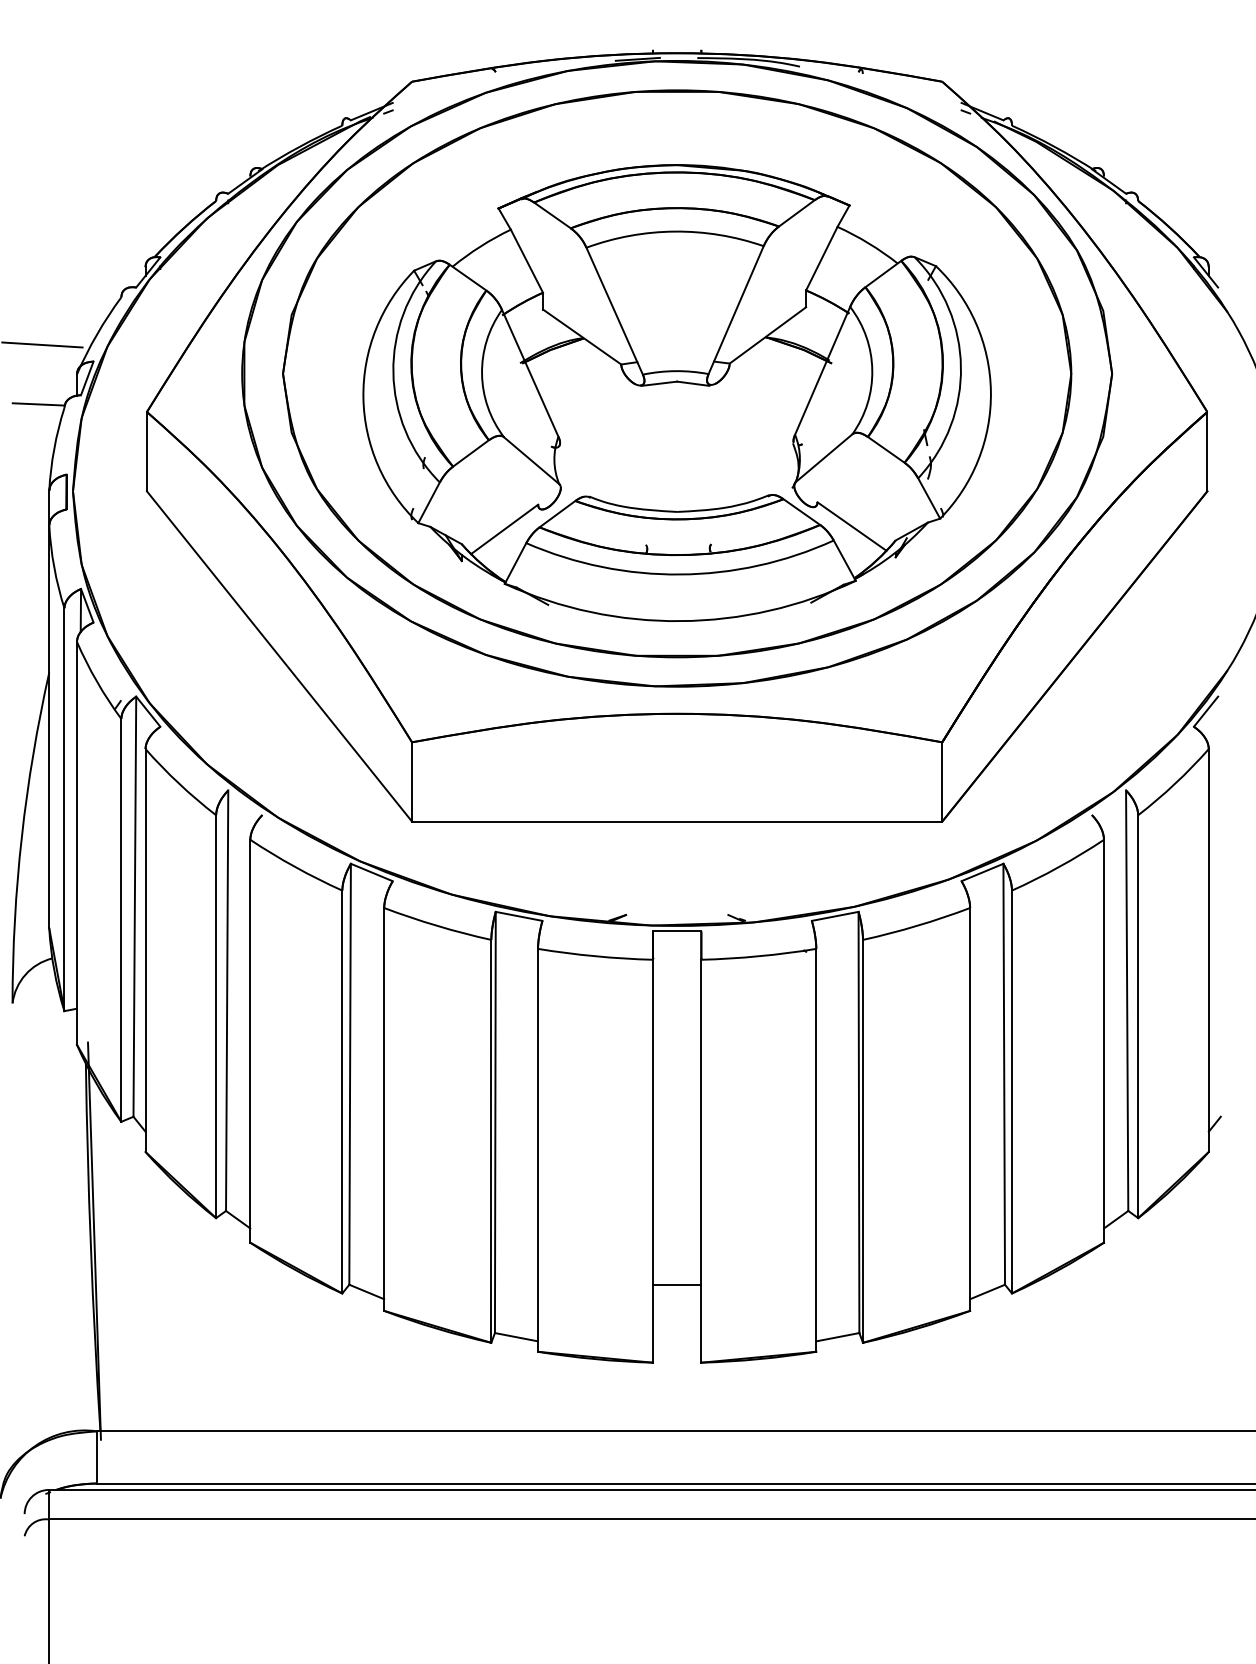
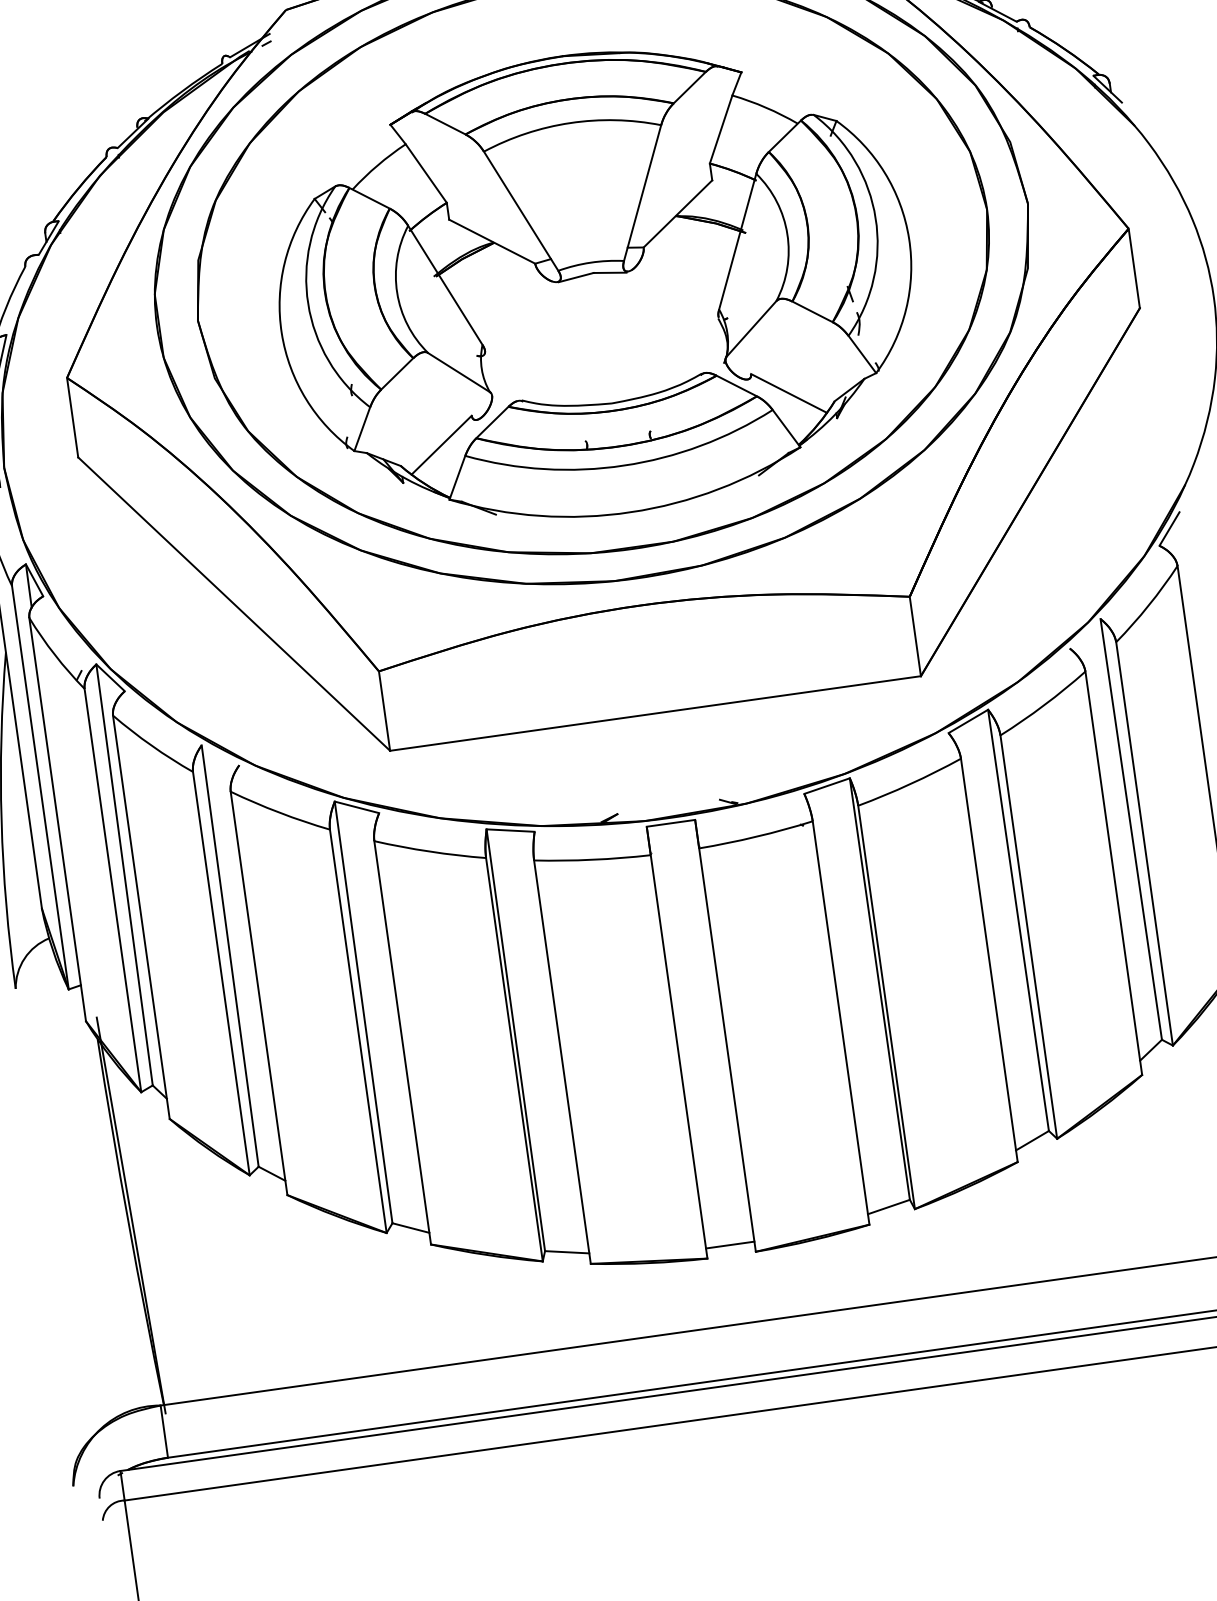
line: (677, 1284) -> (730, 1244), moved

